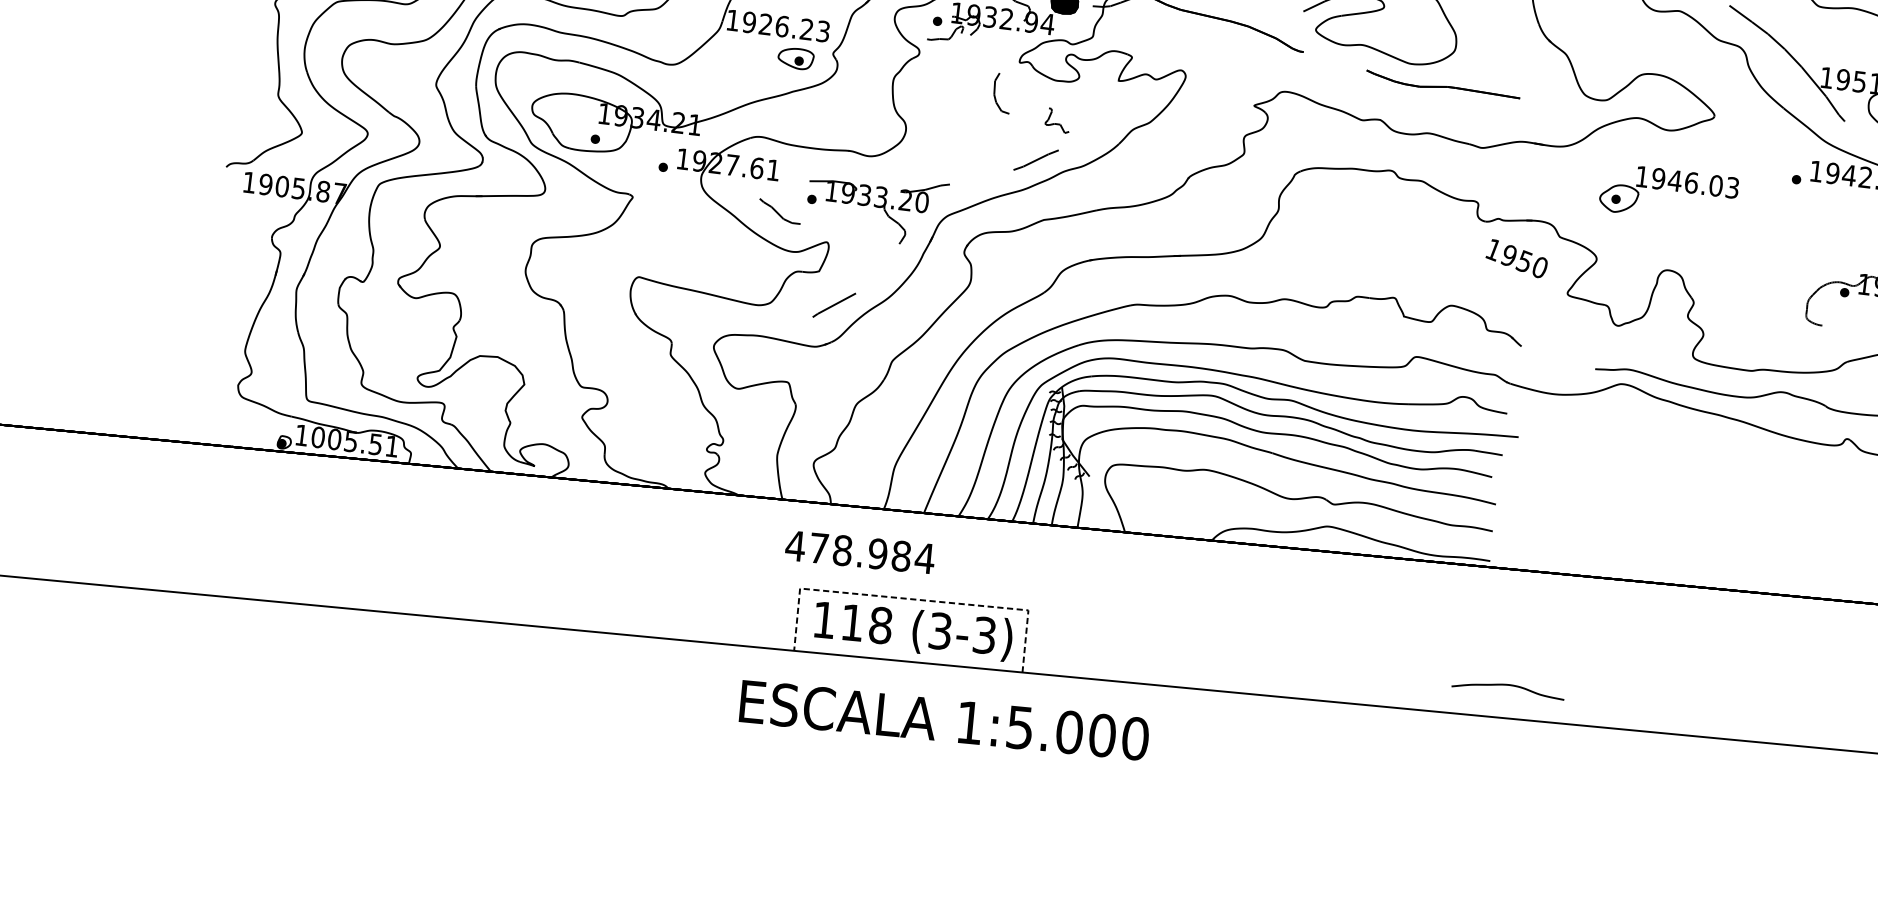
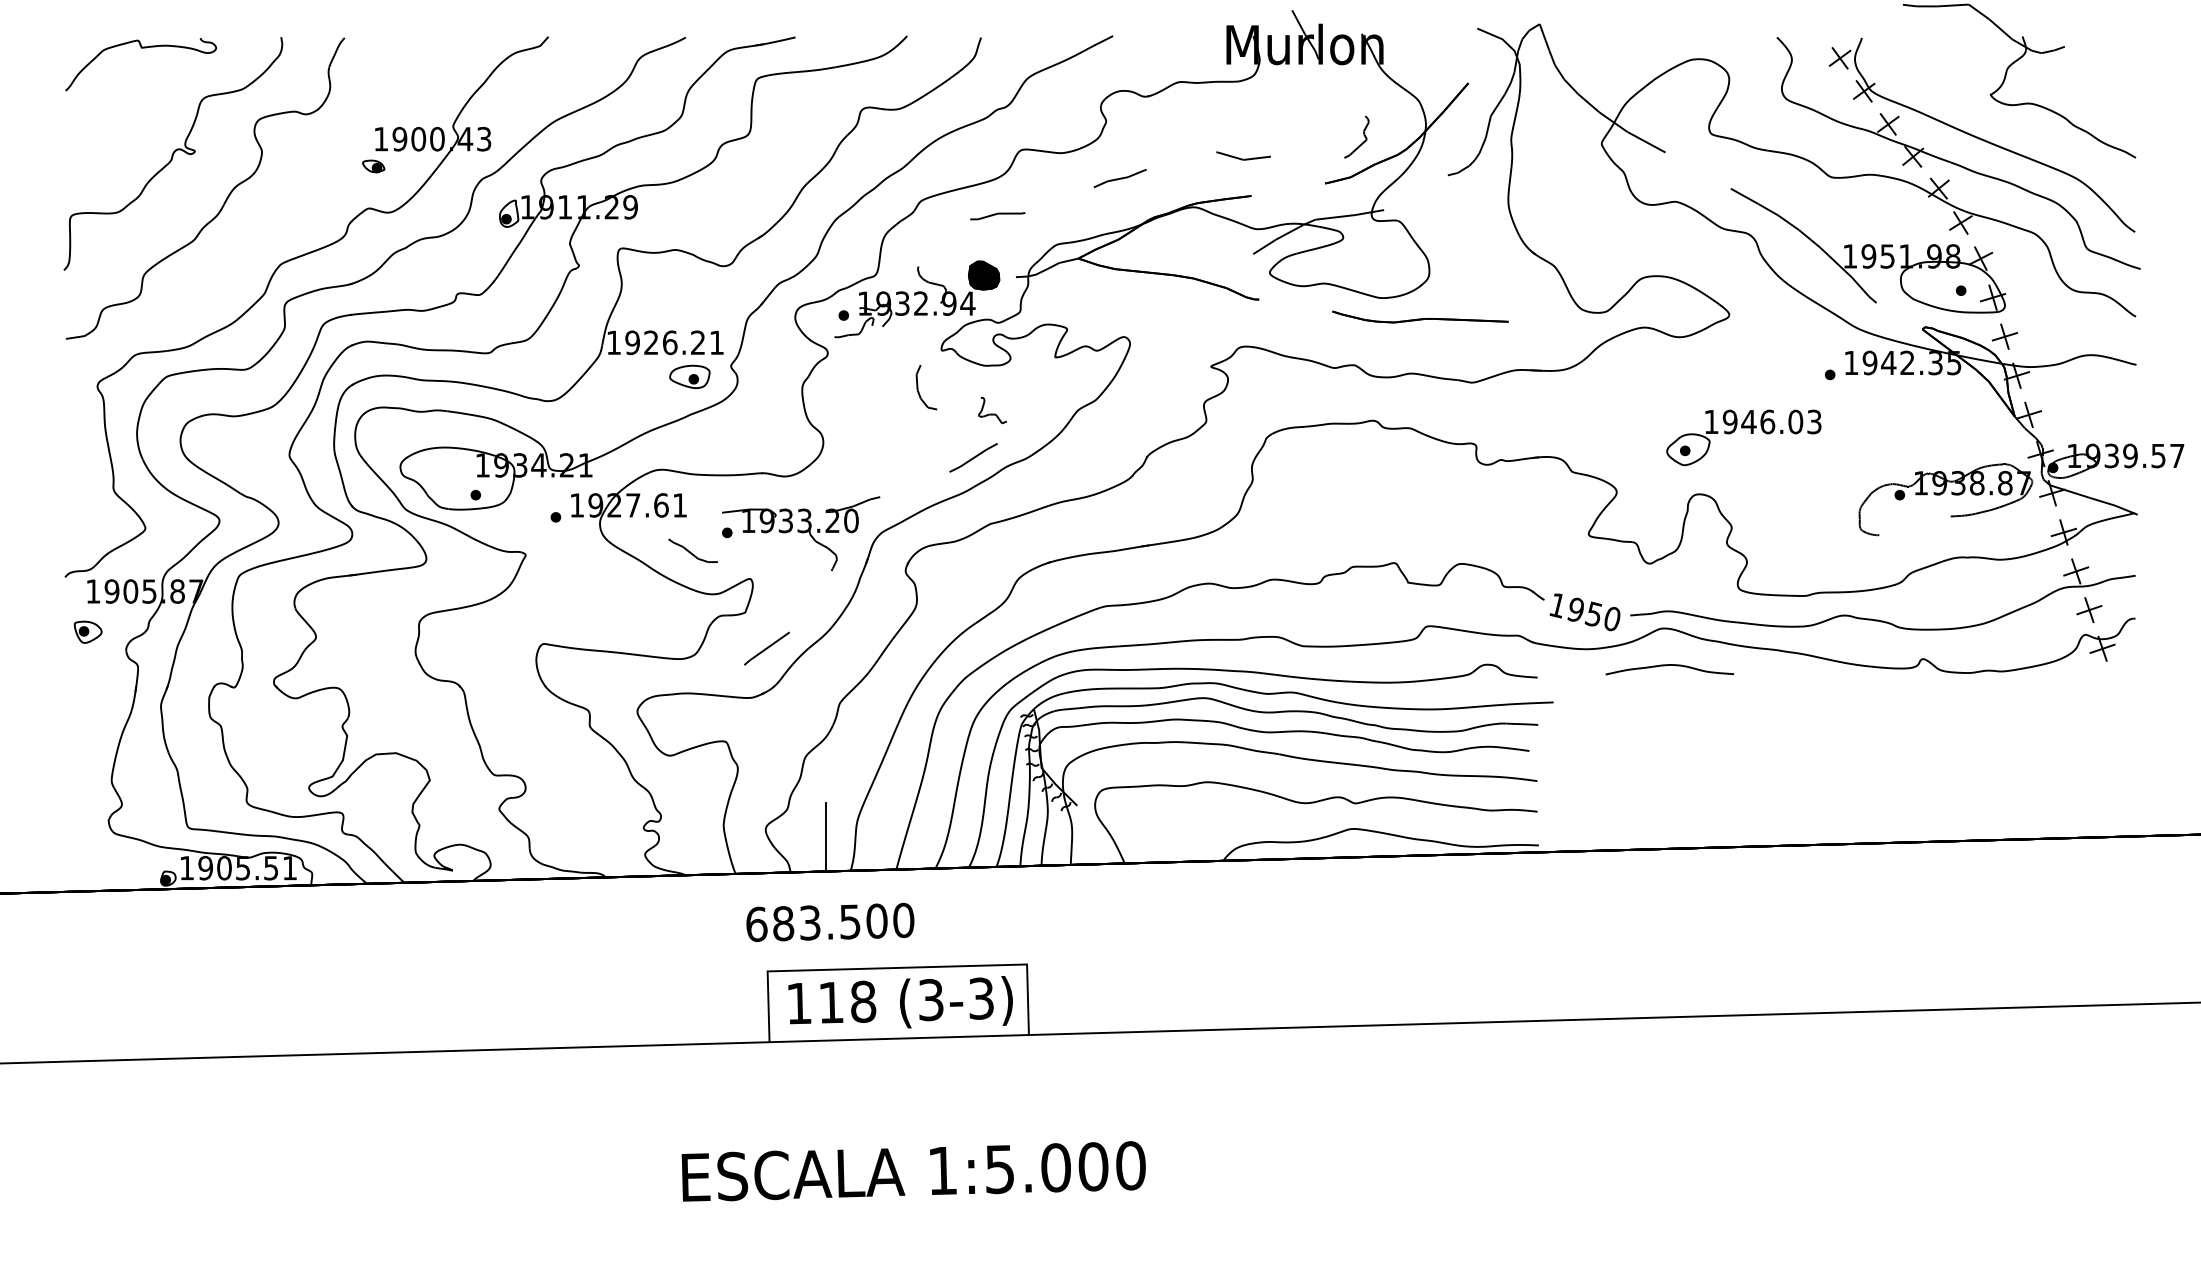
text: (822, 31) -> (716, 342), 1926.23 -> 1926.21
part: (1675, 191) -> (1750, 433), moved
part: (240, 217) -> (87, 631), added
text: (1516, 258) -> (1584, 612), moved
text: (318, 437) -> (205, 868), 1005.51 -> 1905.51
line: (865, 477) -> (825, 837), added
text: (859, 551) -> (829, 921), 478.984 -> 683.500
line: (914, 599) -> (897, 967), dashed -> solid
curve: (1508, 685) -> (1669, 665), moved
text: (944, 720) -> (913, 1171), moved

